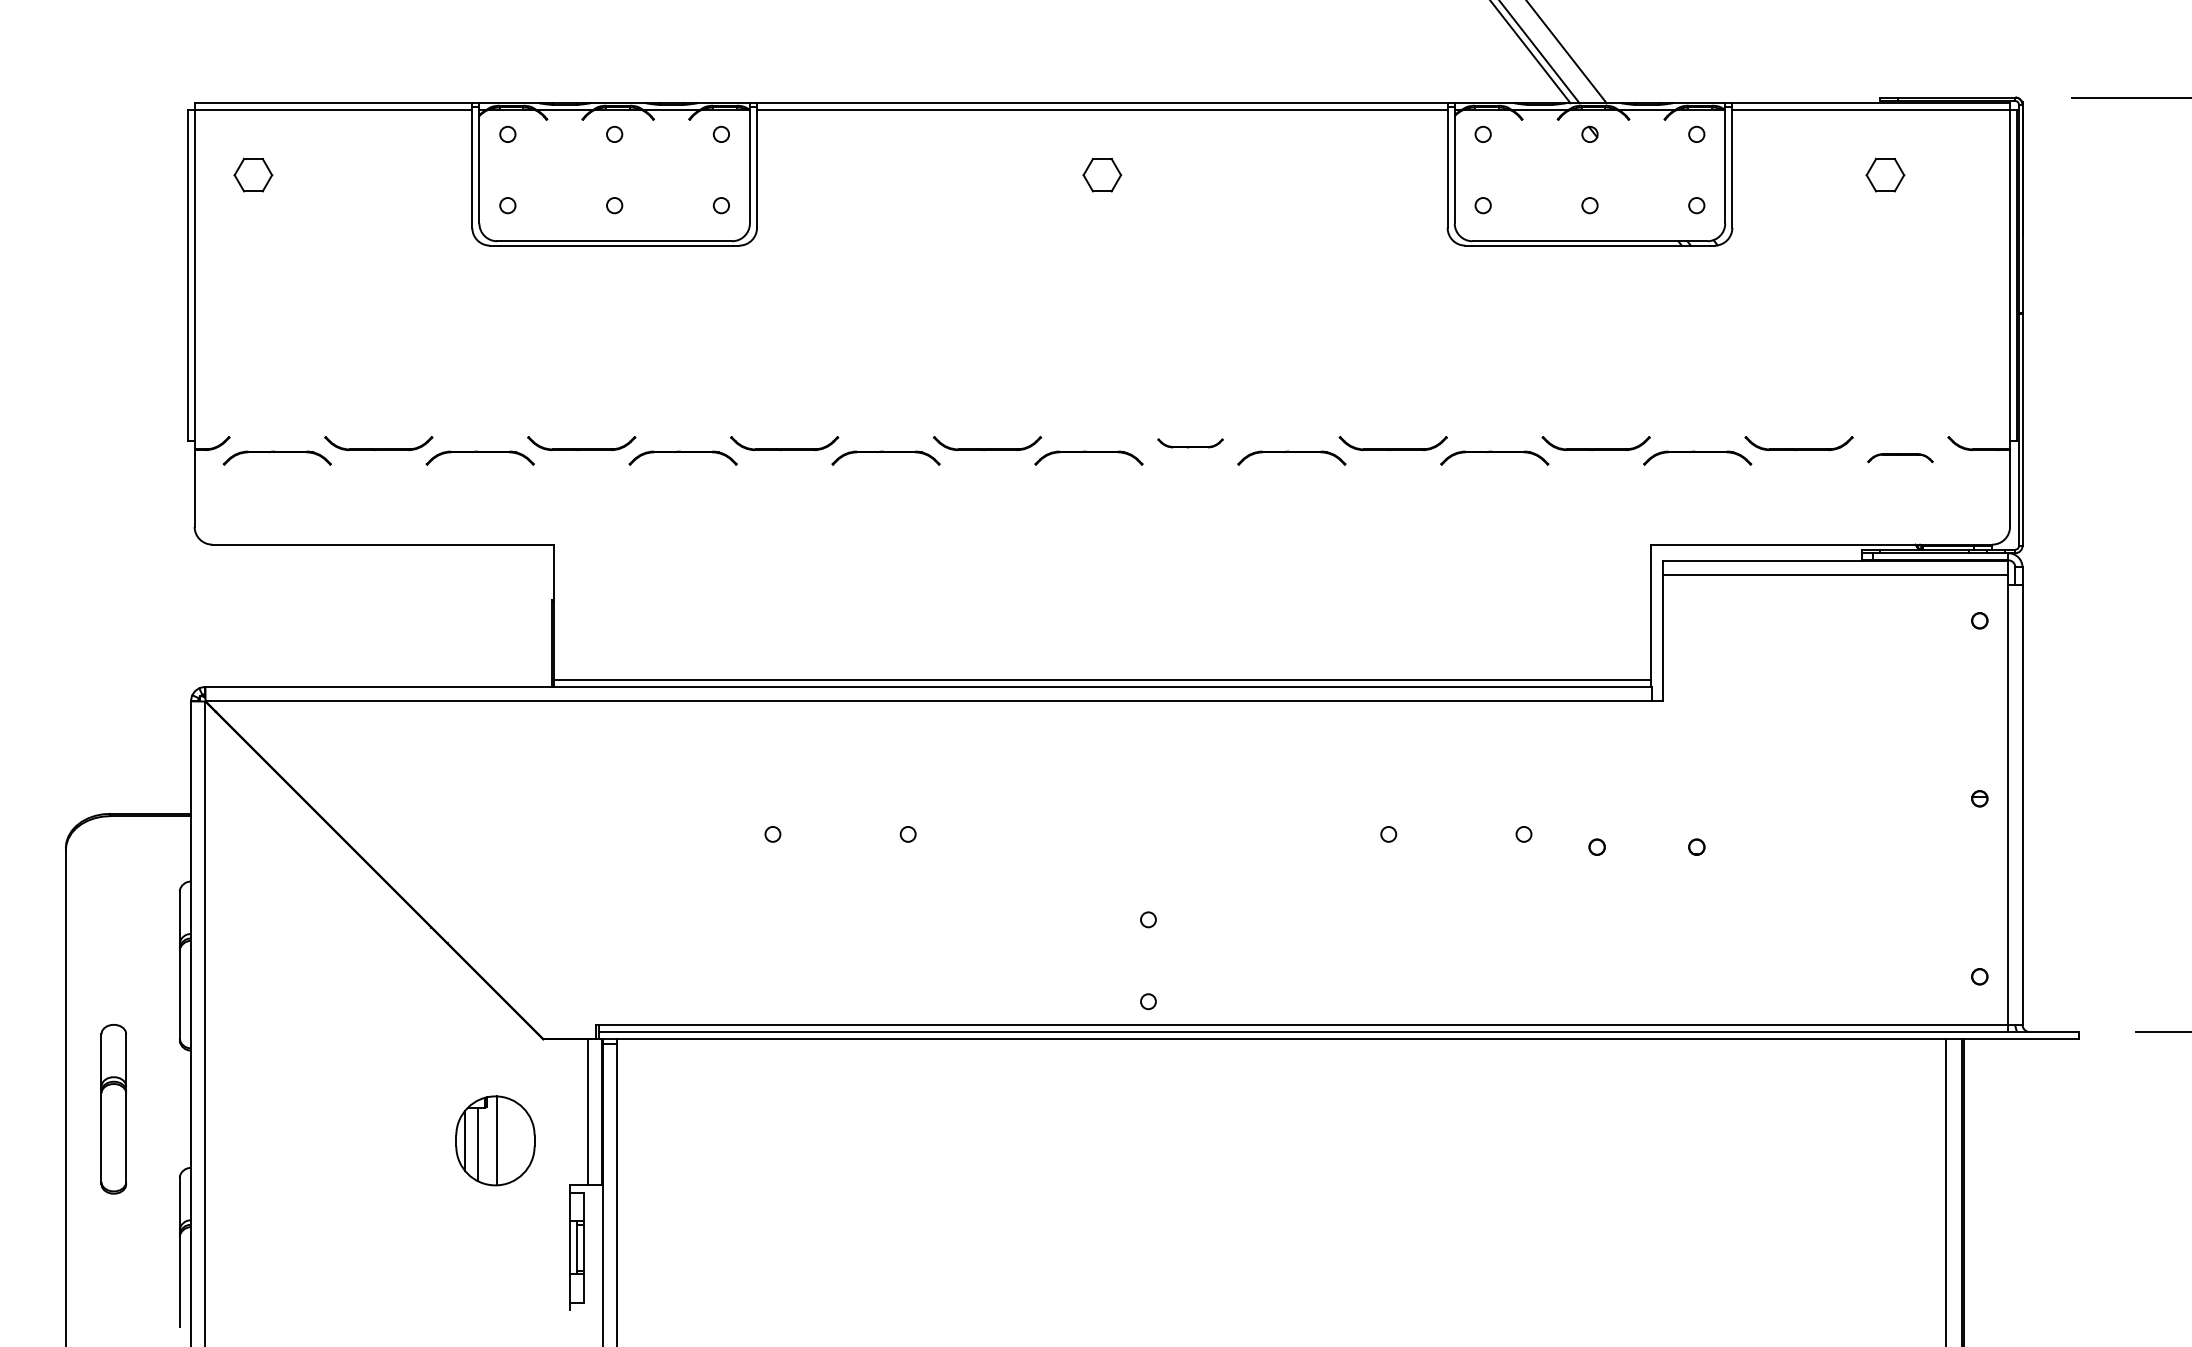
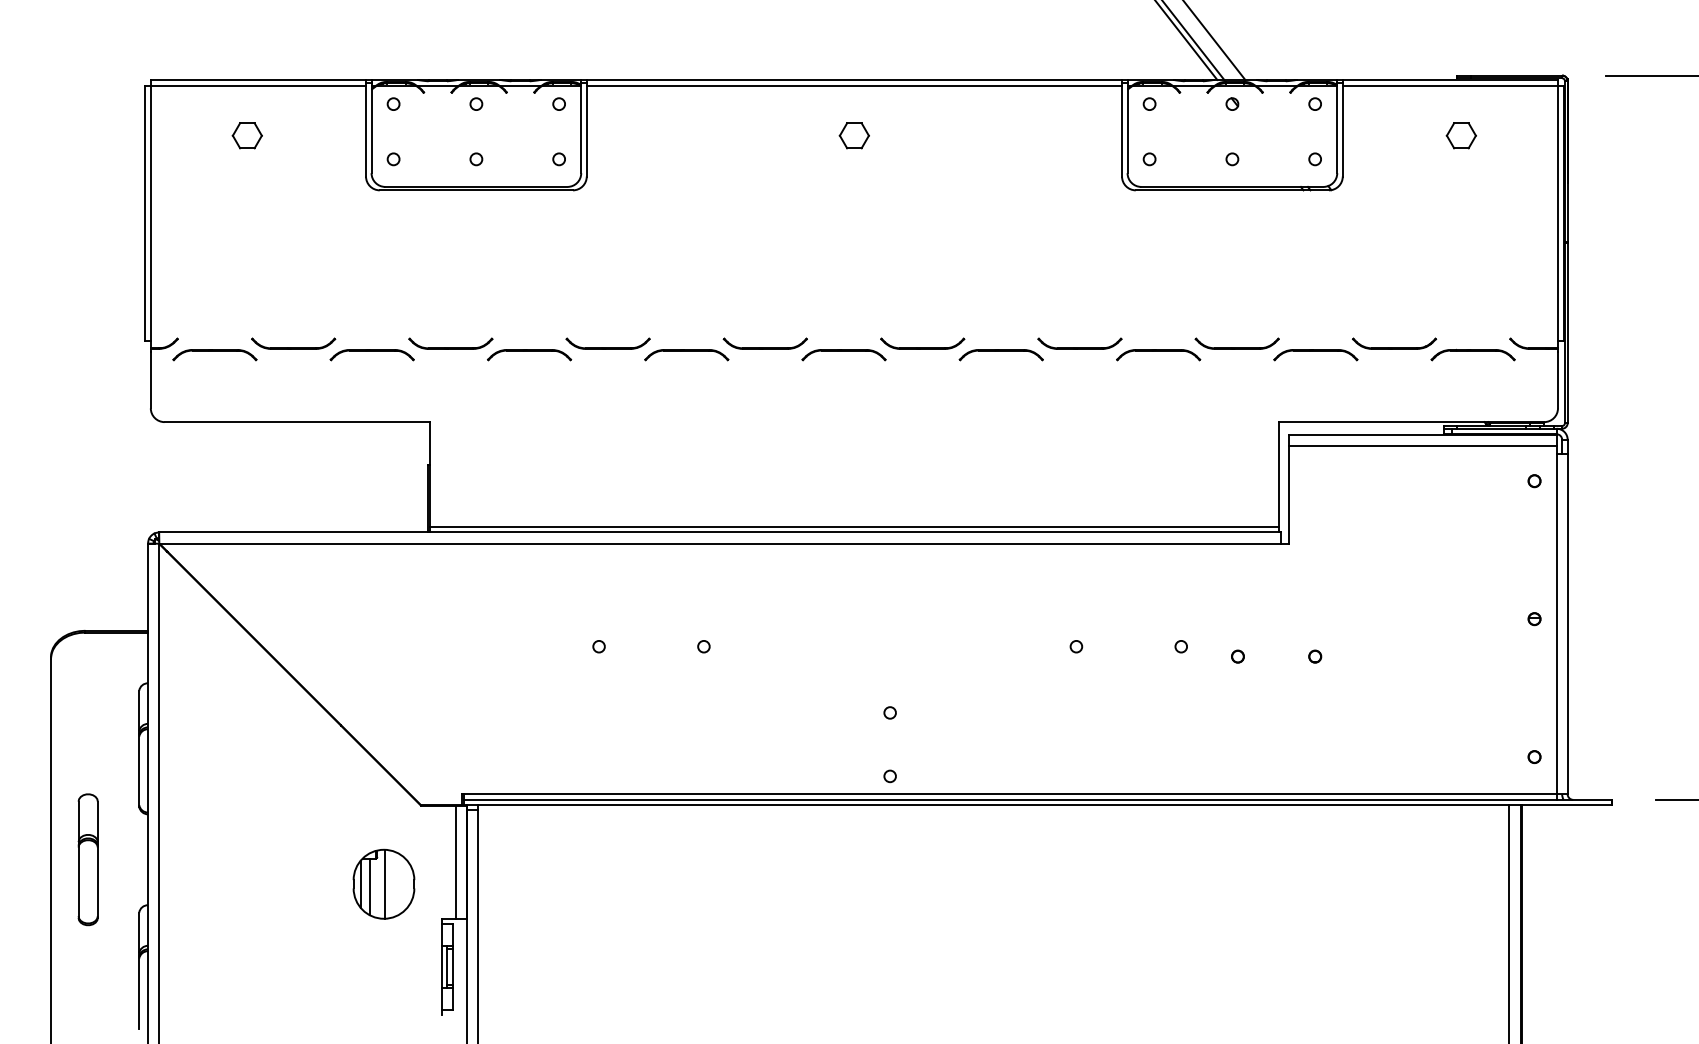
part: (252, 174) -> (246, 135), moved
part: (1190, 443) -> (922, 343), size x1.67
part: (1899, 457) -> (1472, 354), size x1.67

